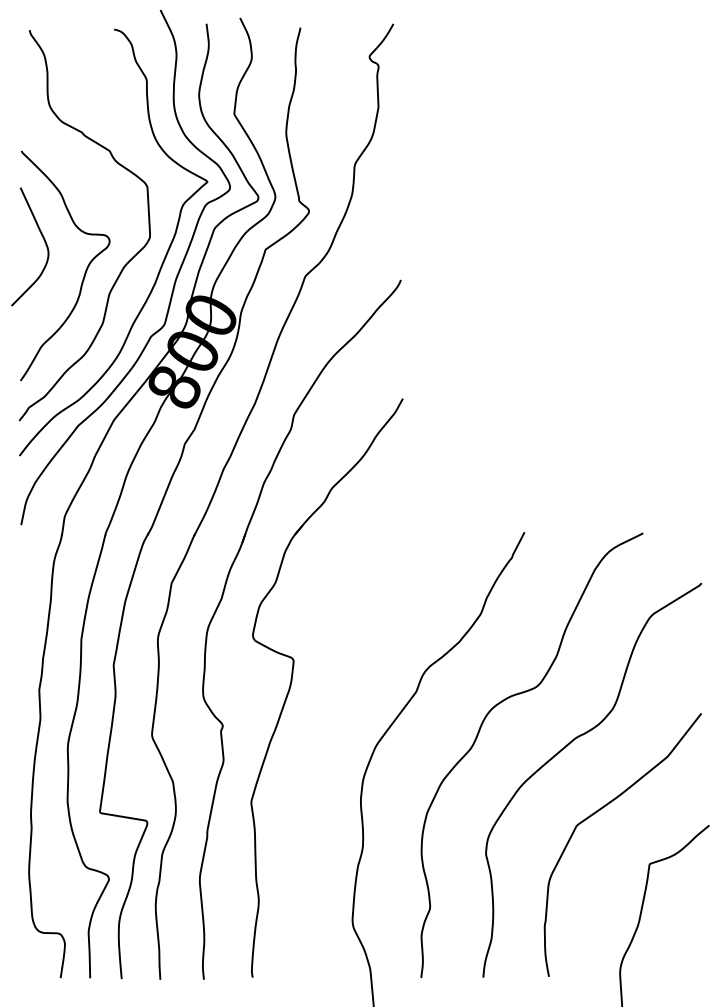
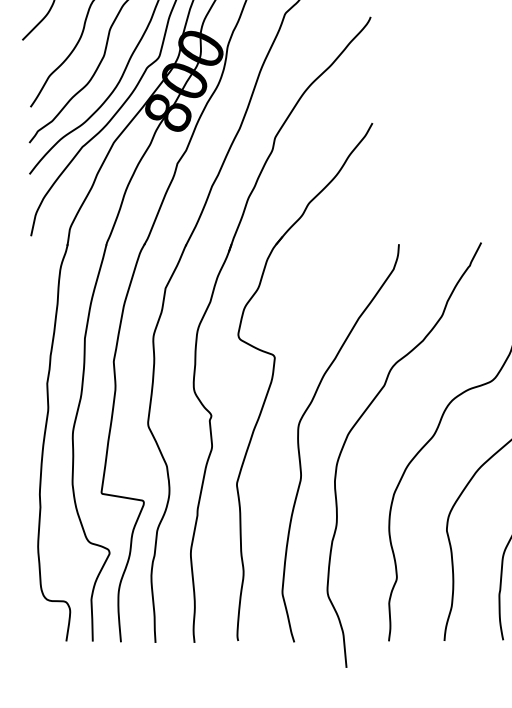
curve: (321, 761) -> (299, 447), added

